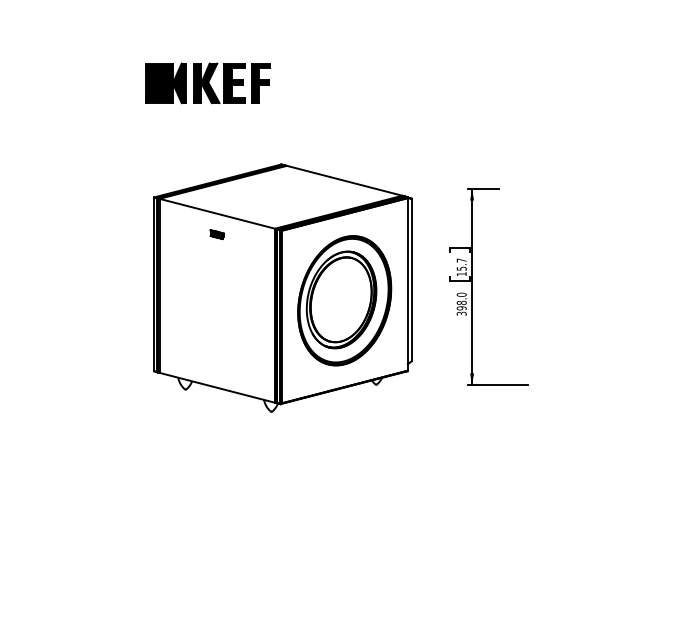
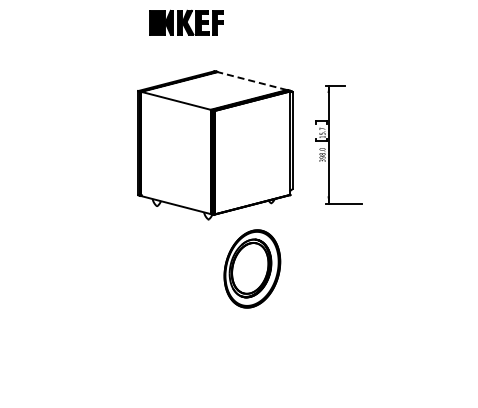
part: (207, 82) -> (186, 22), moved
line: (344, 181) -> (252, 81), solid -> dashed
part: (218, 233) -> (176, 112), removed
part: (344, 300) -> (252, 268), moved

